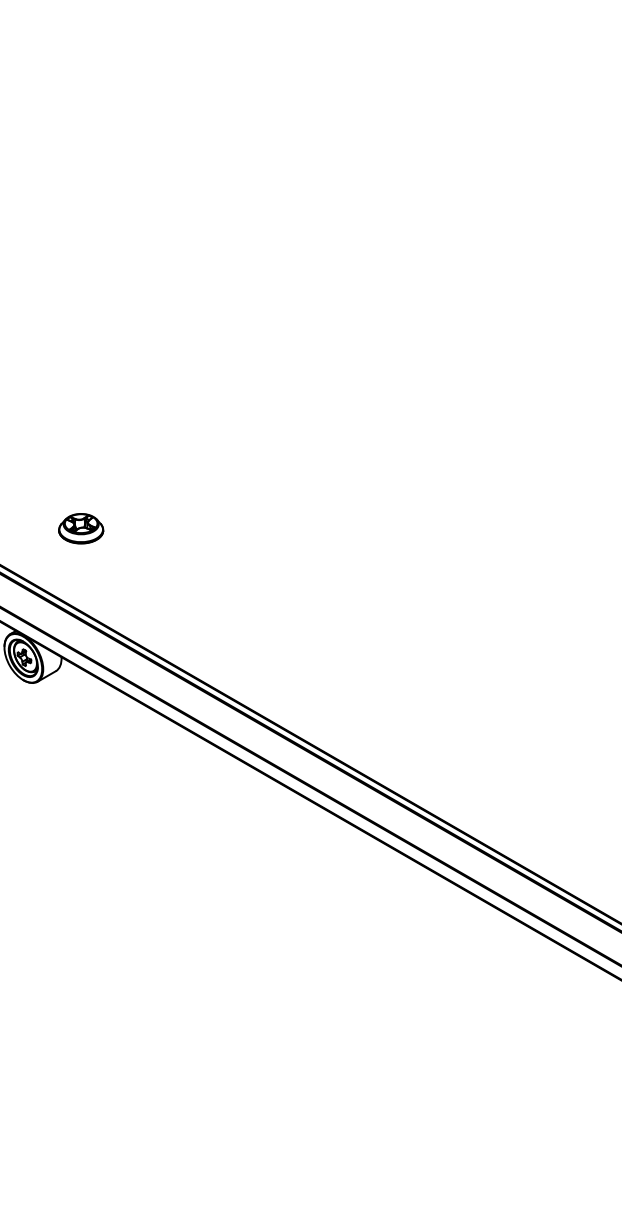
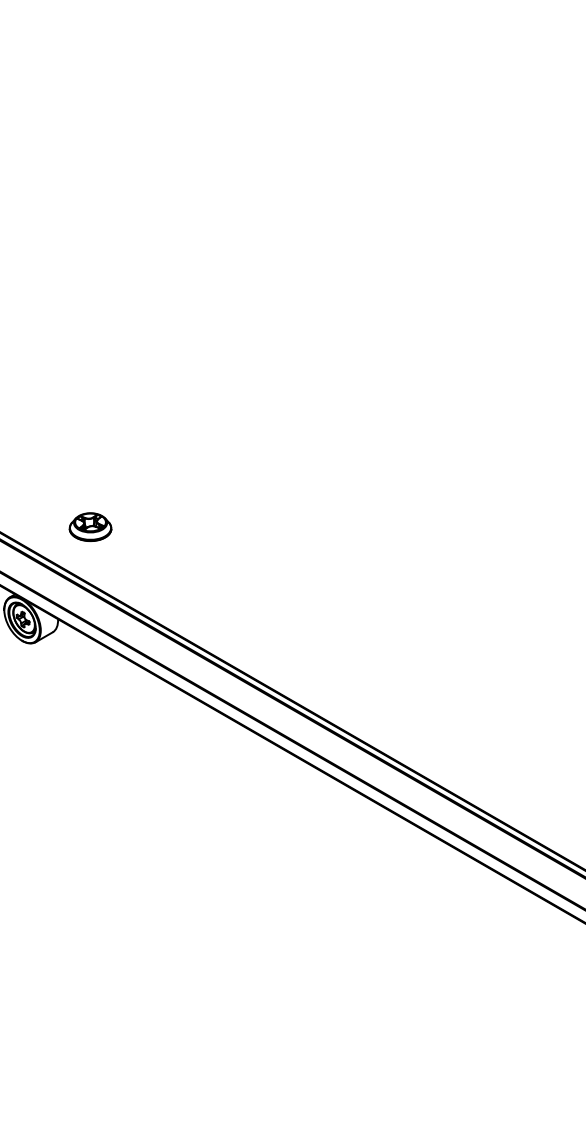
part: (81, 528) -> (90, 526), moved

